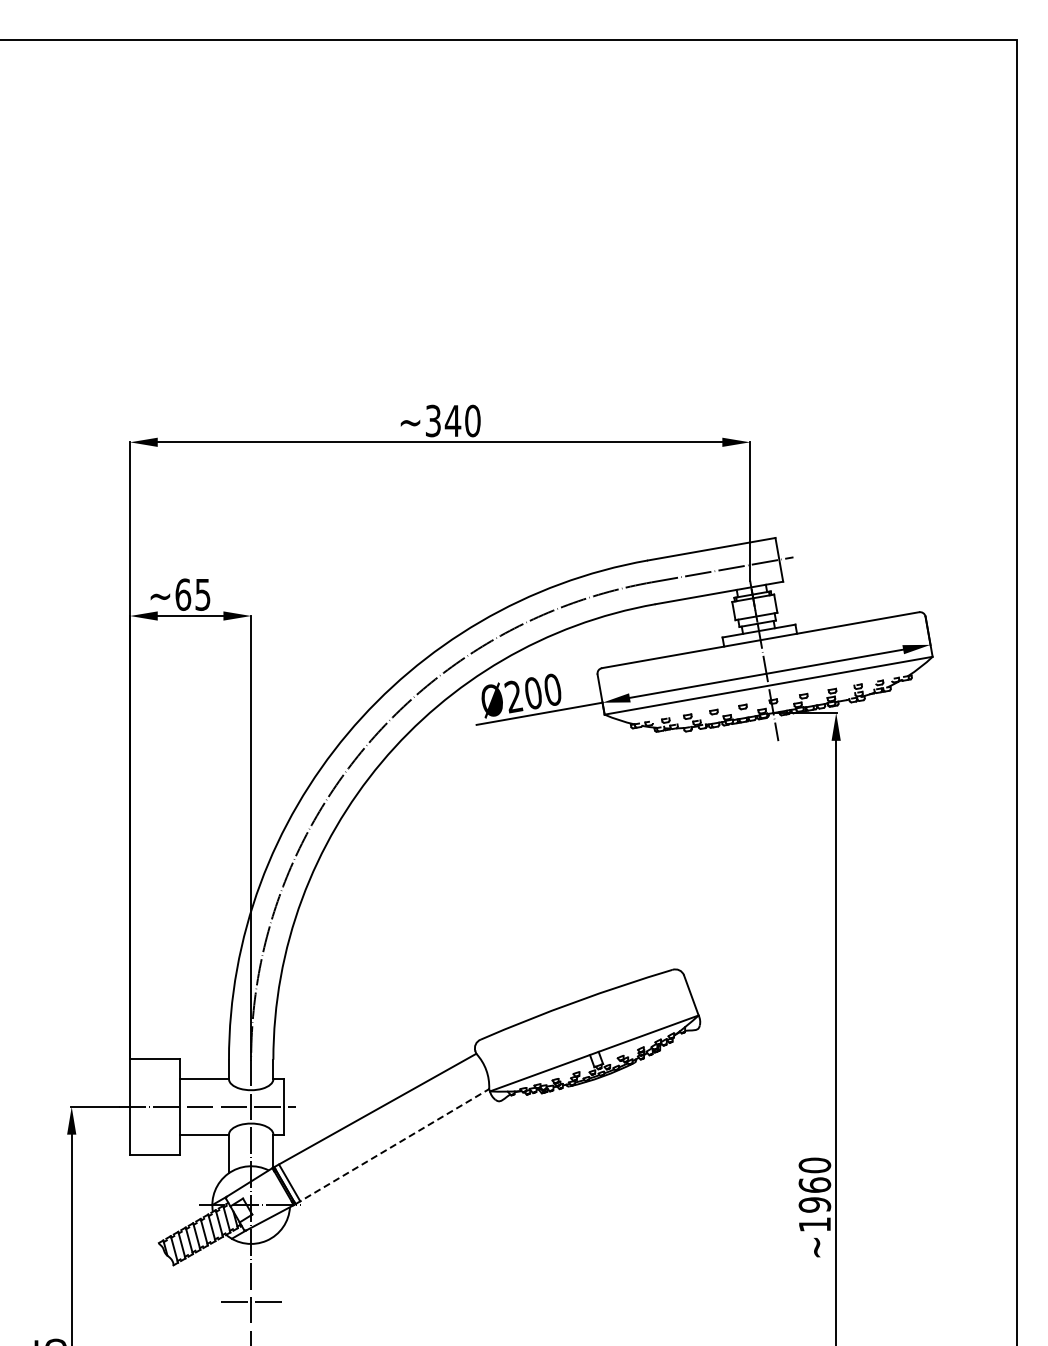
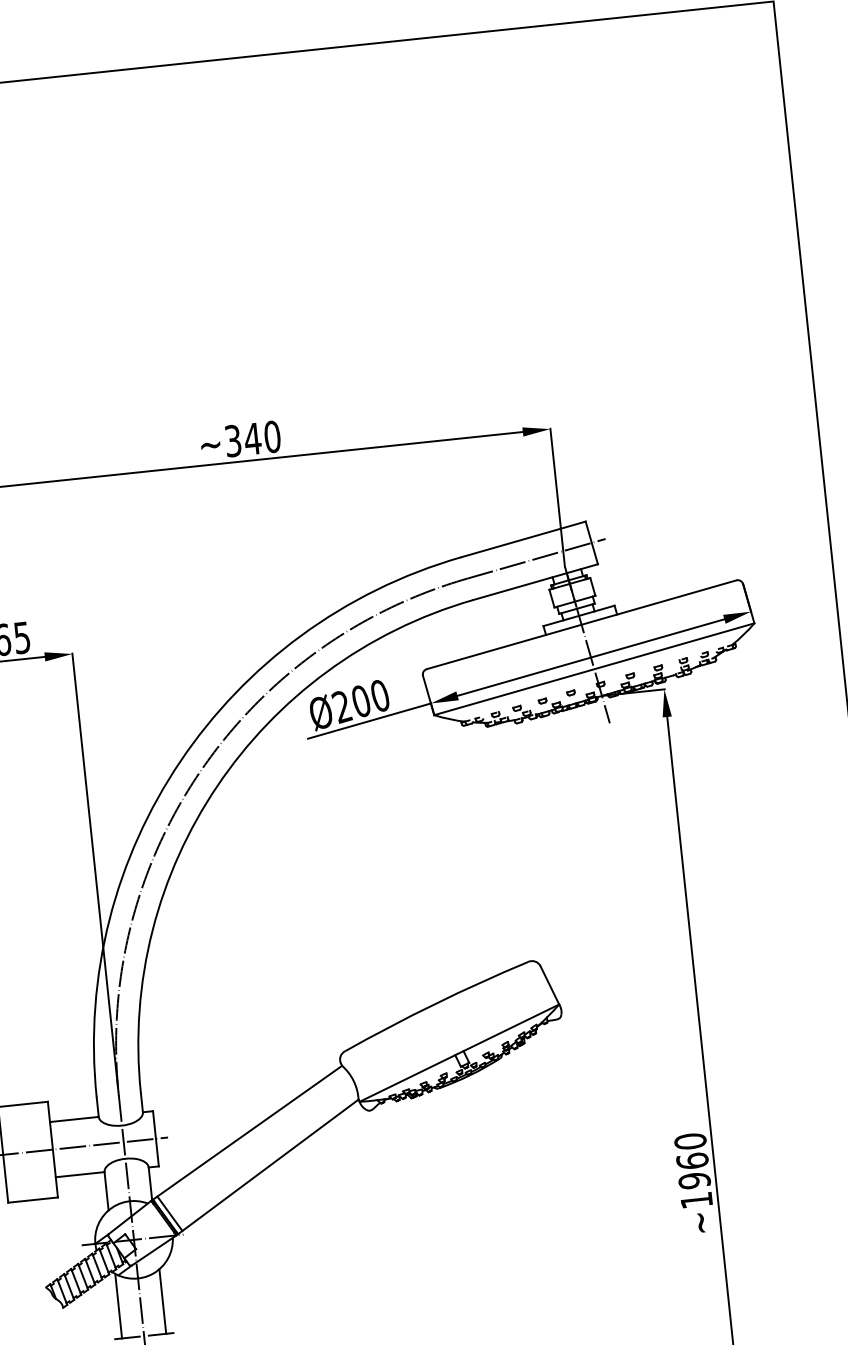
line: (392, 1146) -> (268, 1166), dashed -> solid
line: (228, 1268) -> (118, 1305), added
line: (273, 1268) -> (162, 1300), added

